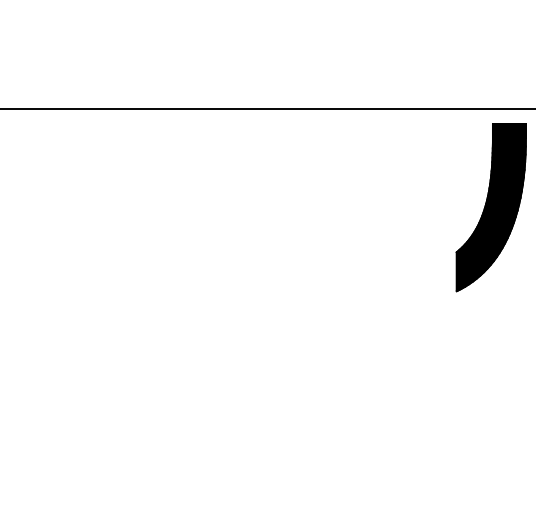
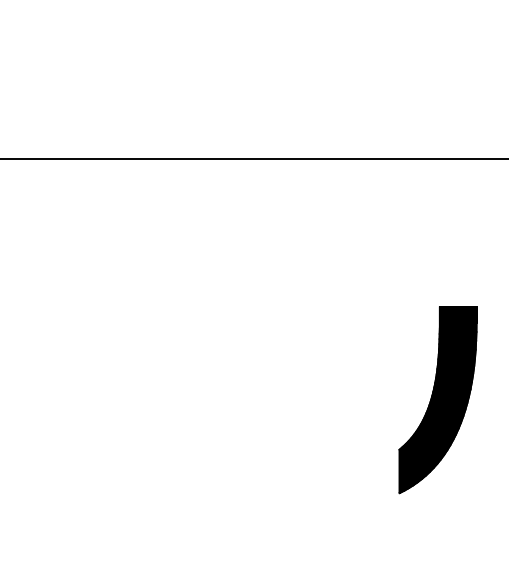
part: (490, 207) -> (437, 399), moved

